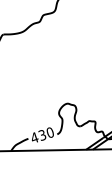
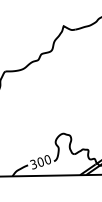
text: (38, 136) -> (37, 163), 430 -> 300

